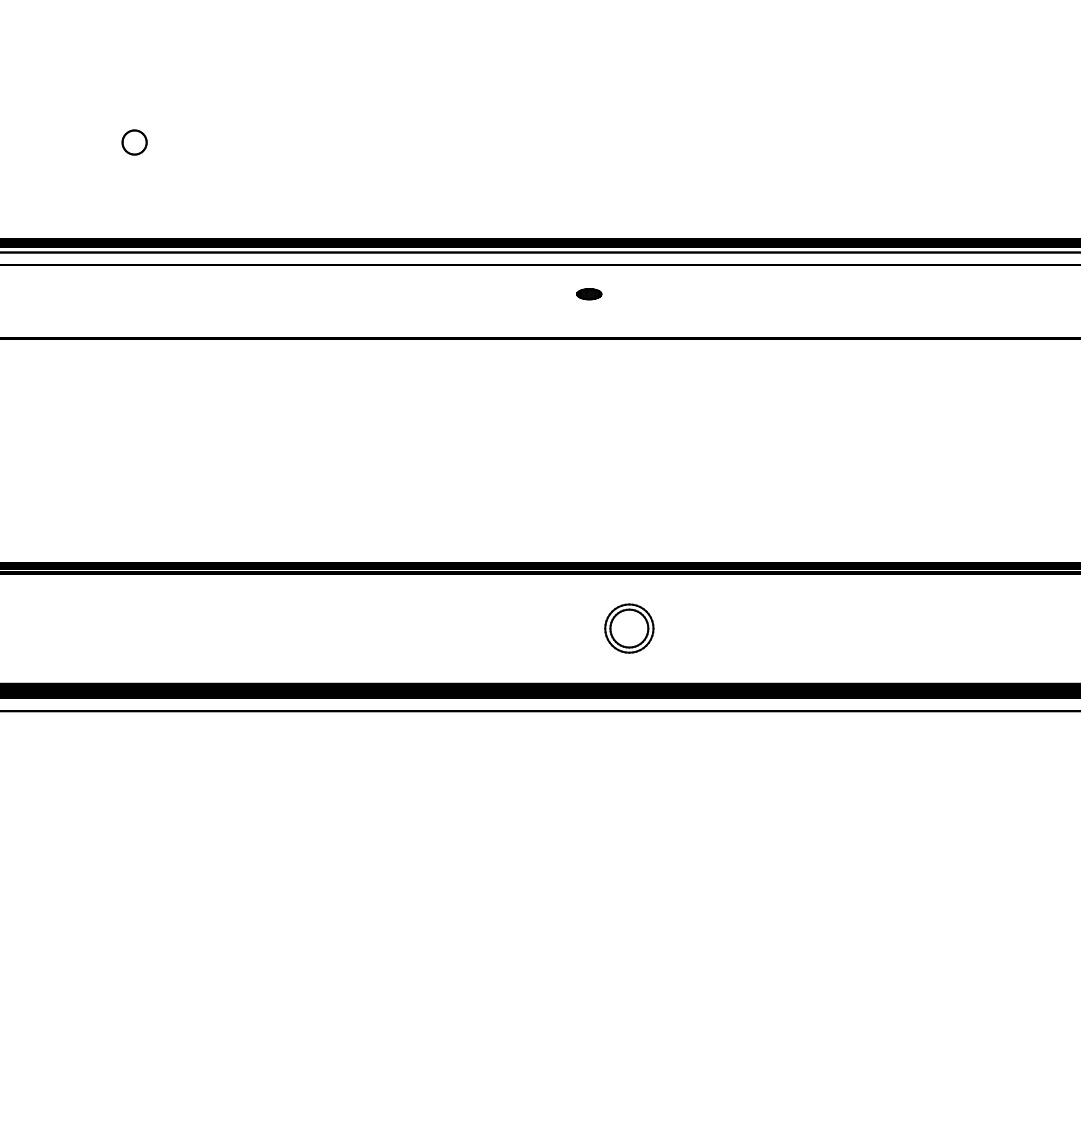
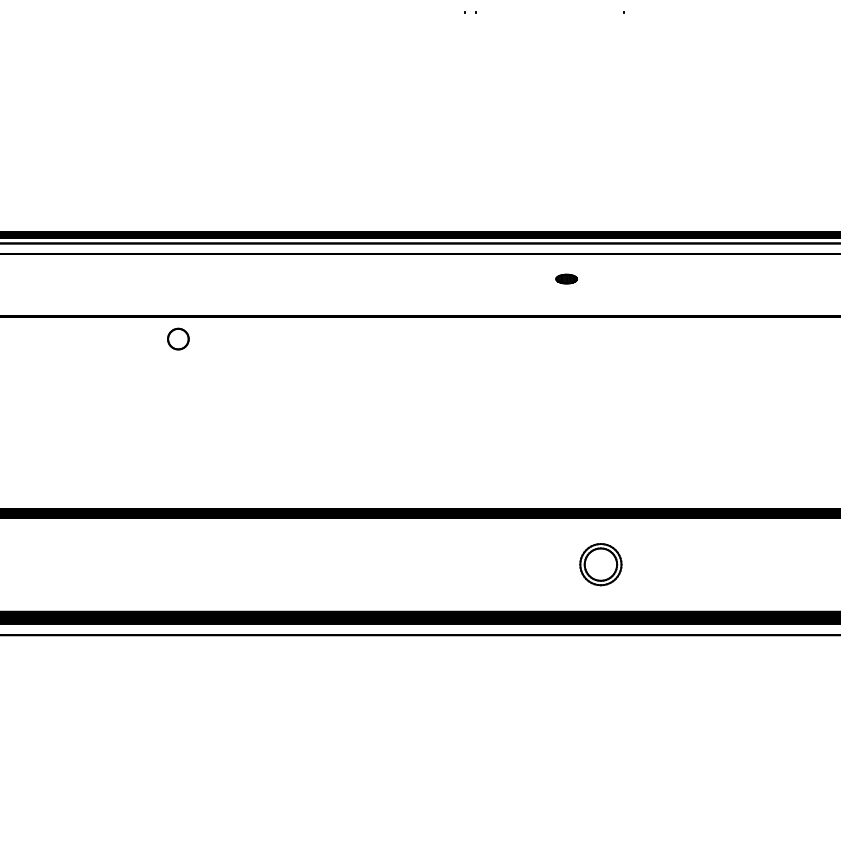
part: (134, 142) -> (178, 339), moved

